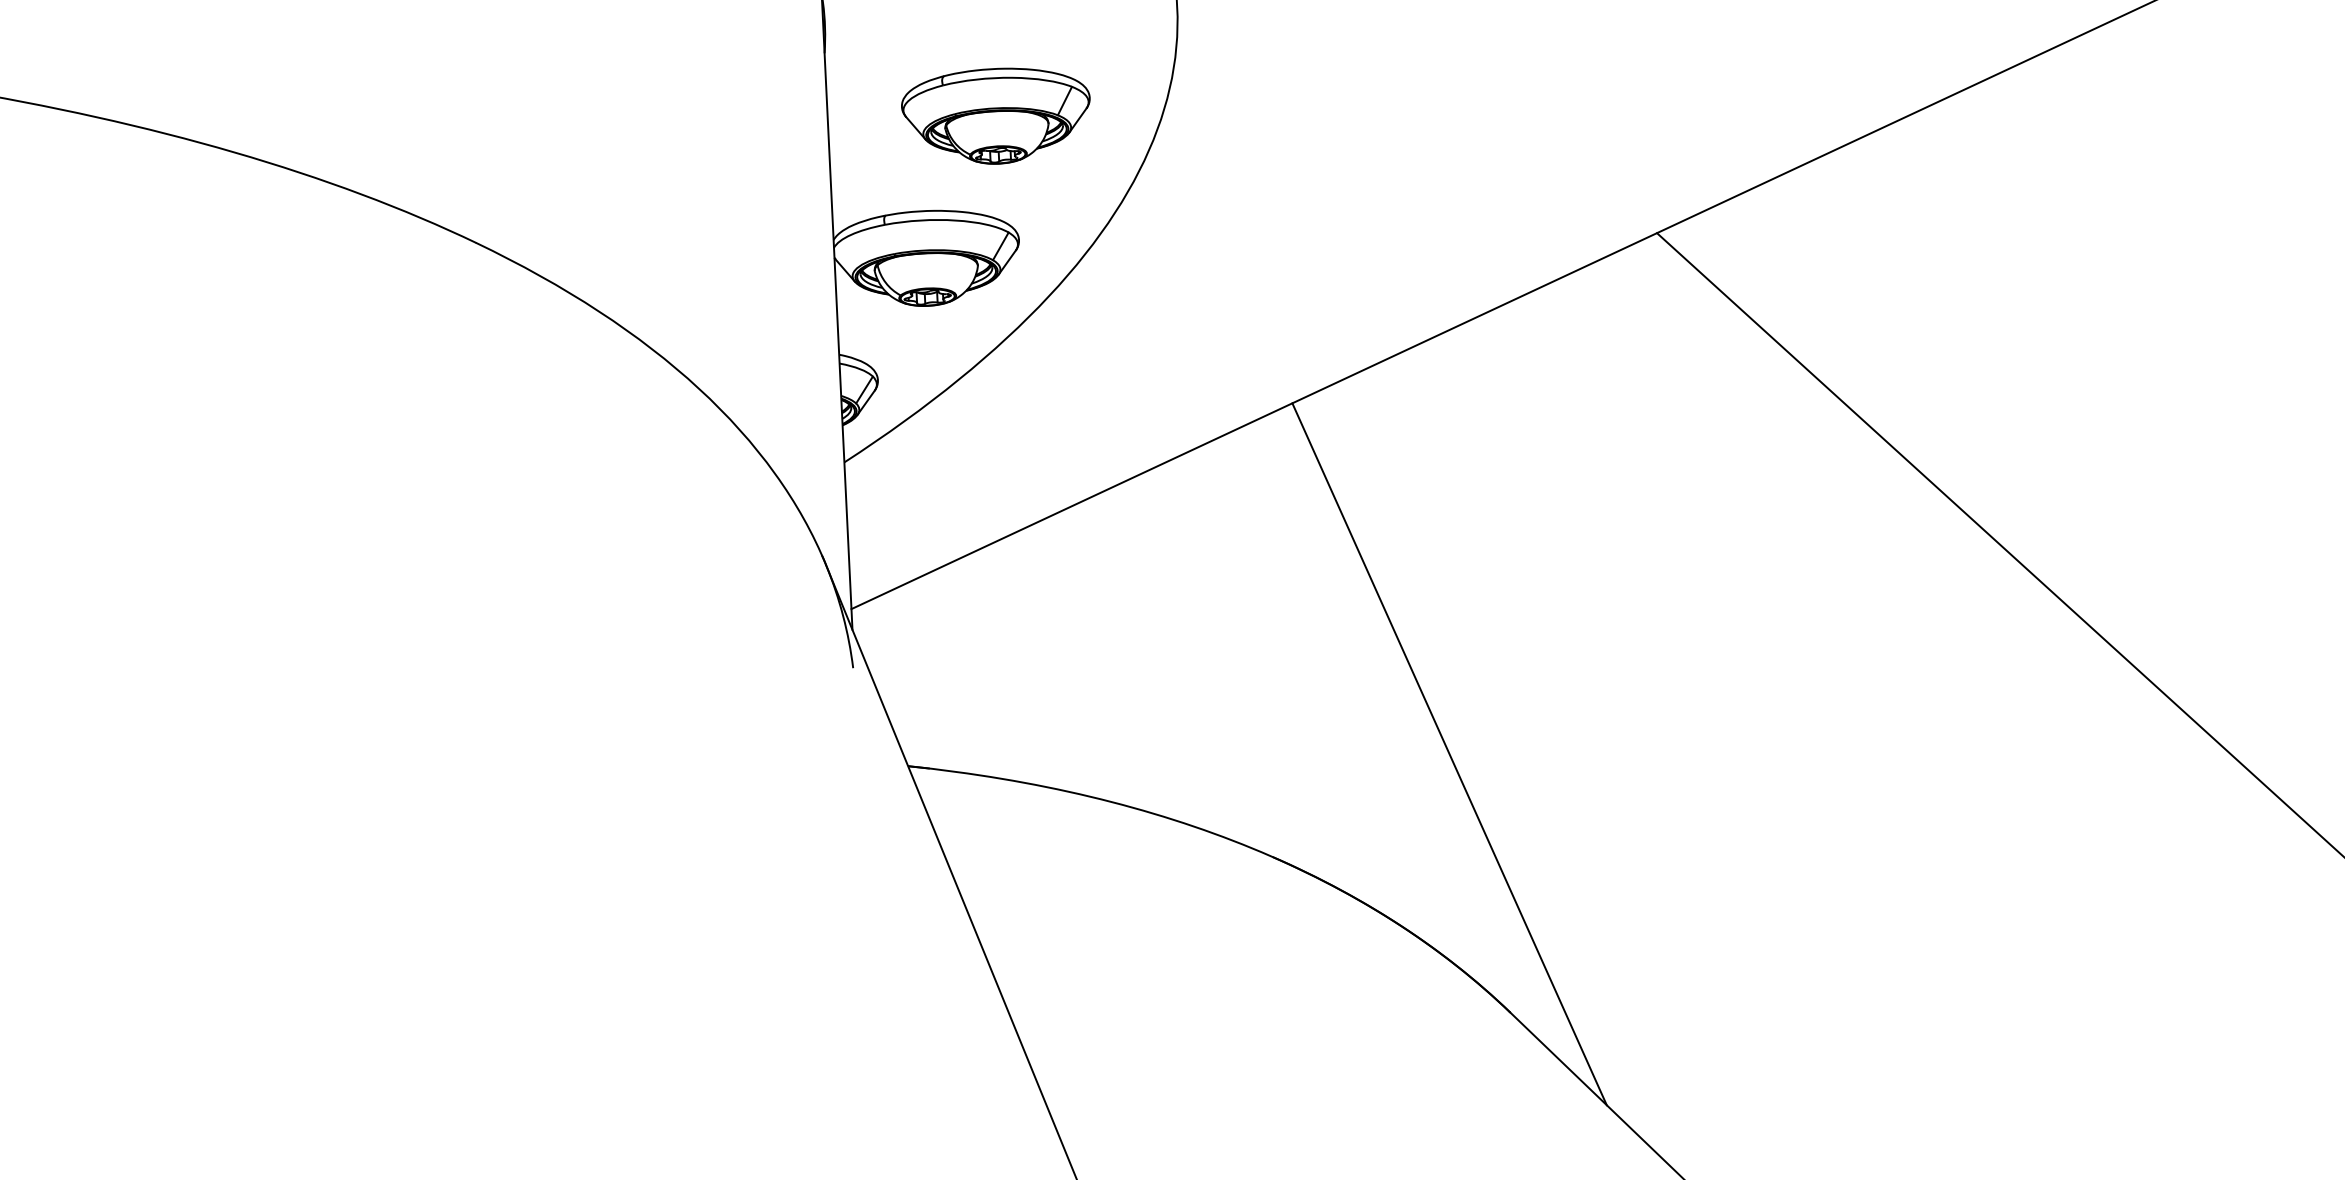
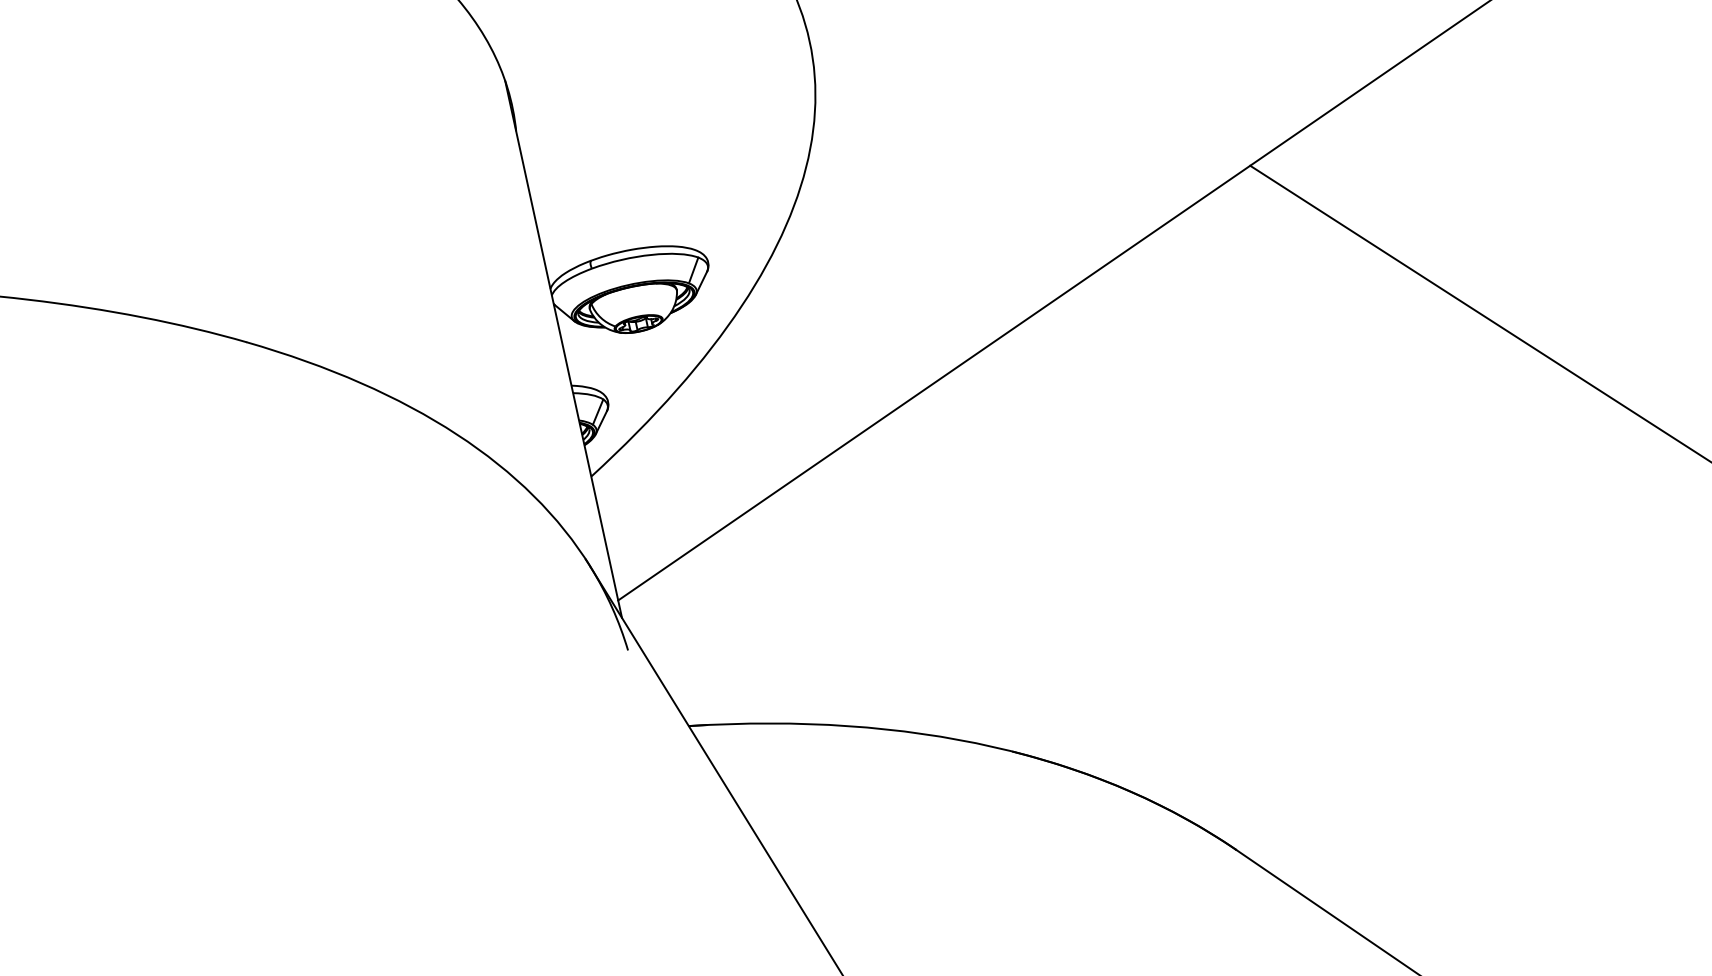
part: (995, 115) -> (670, 159), removed
line: (1449, 754) -> (1147, 639), removed

